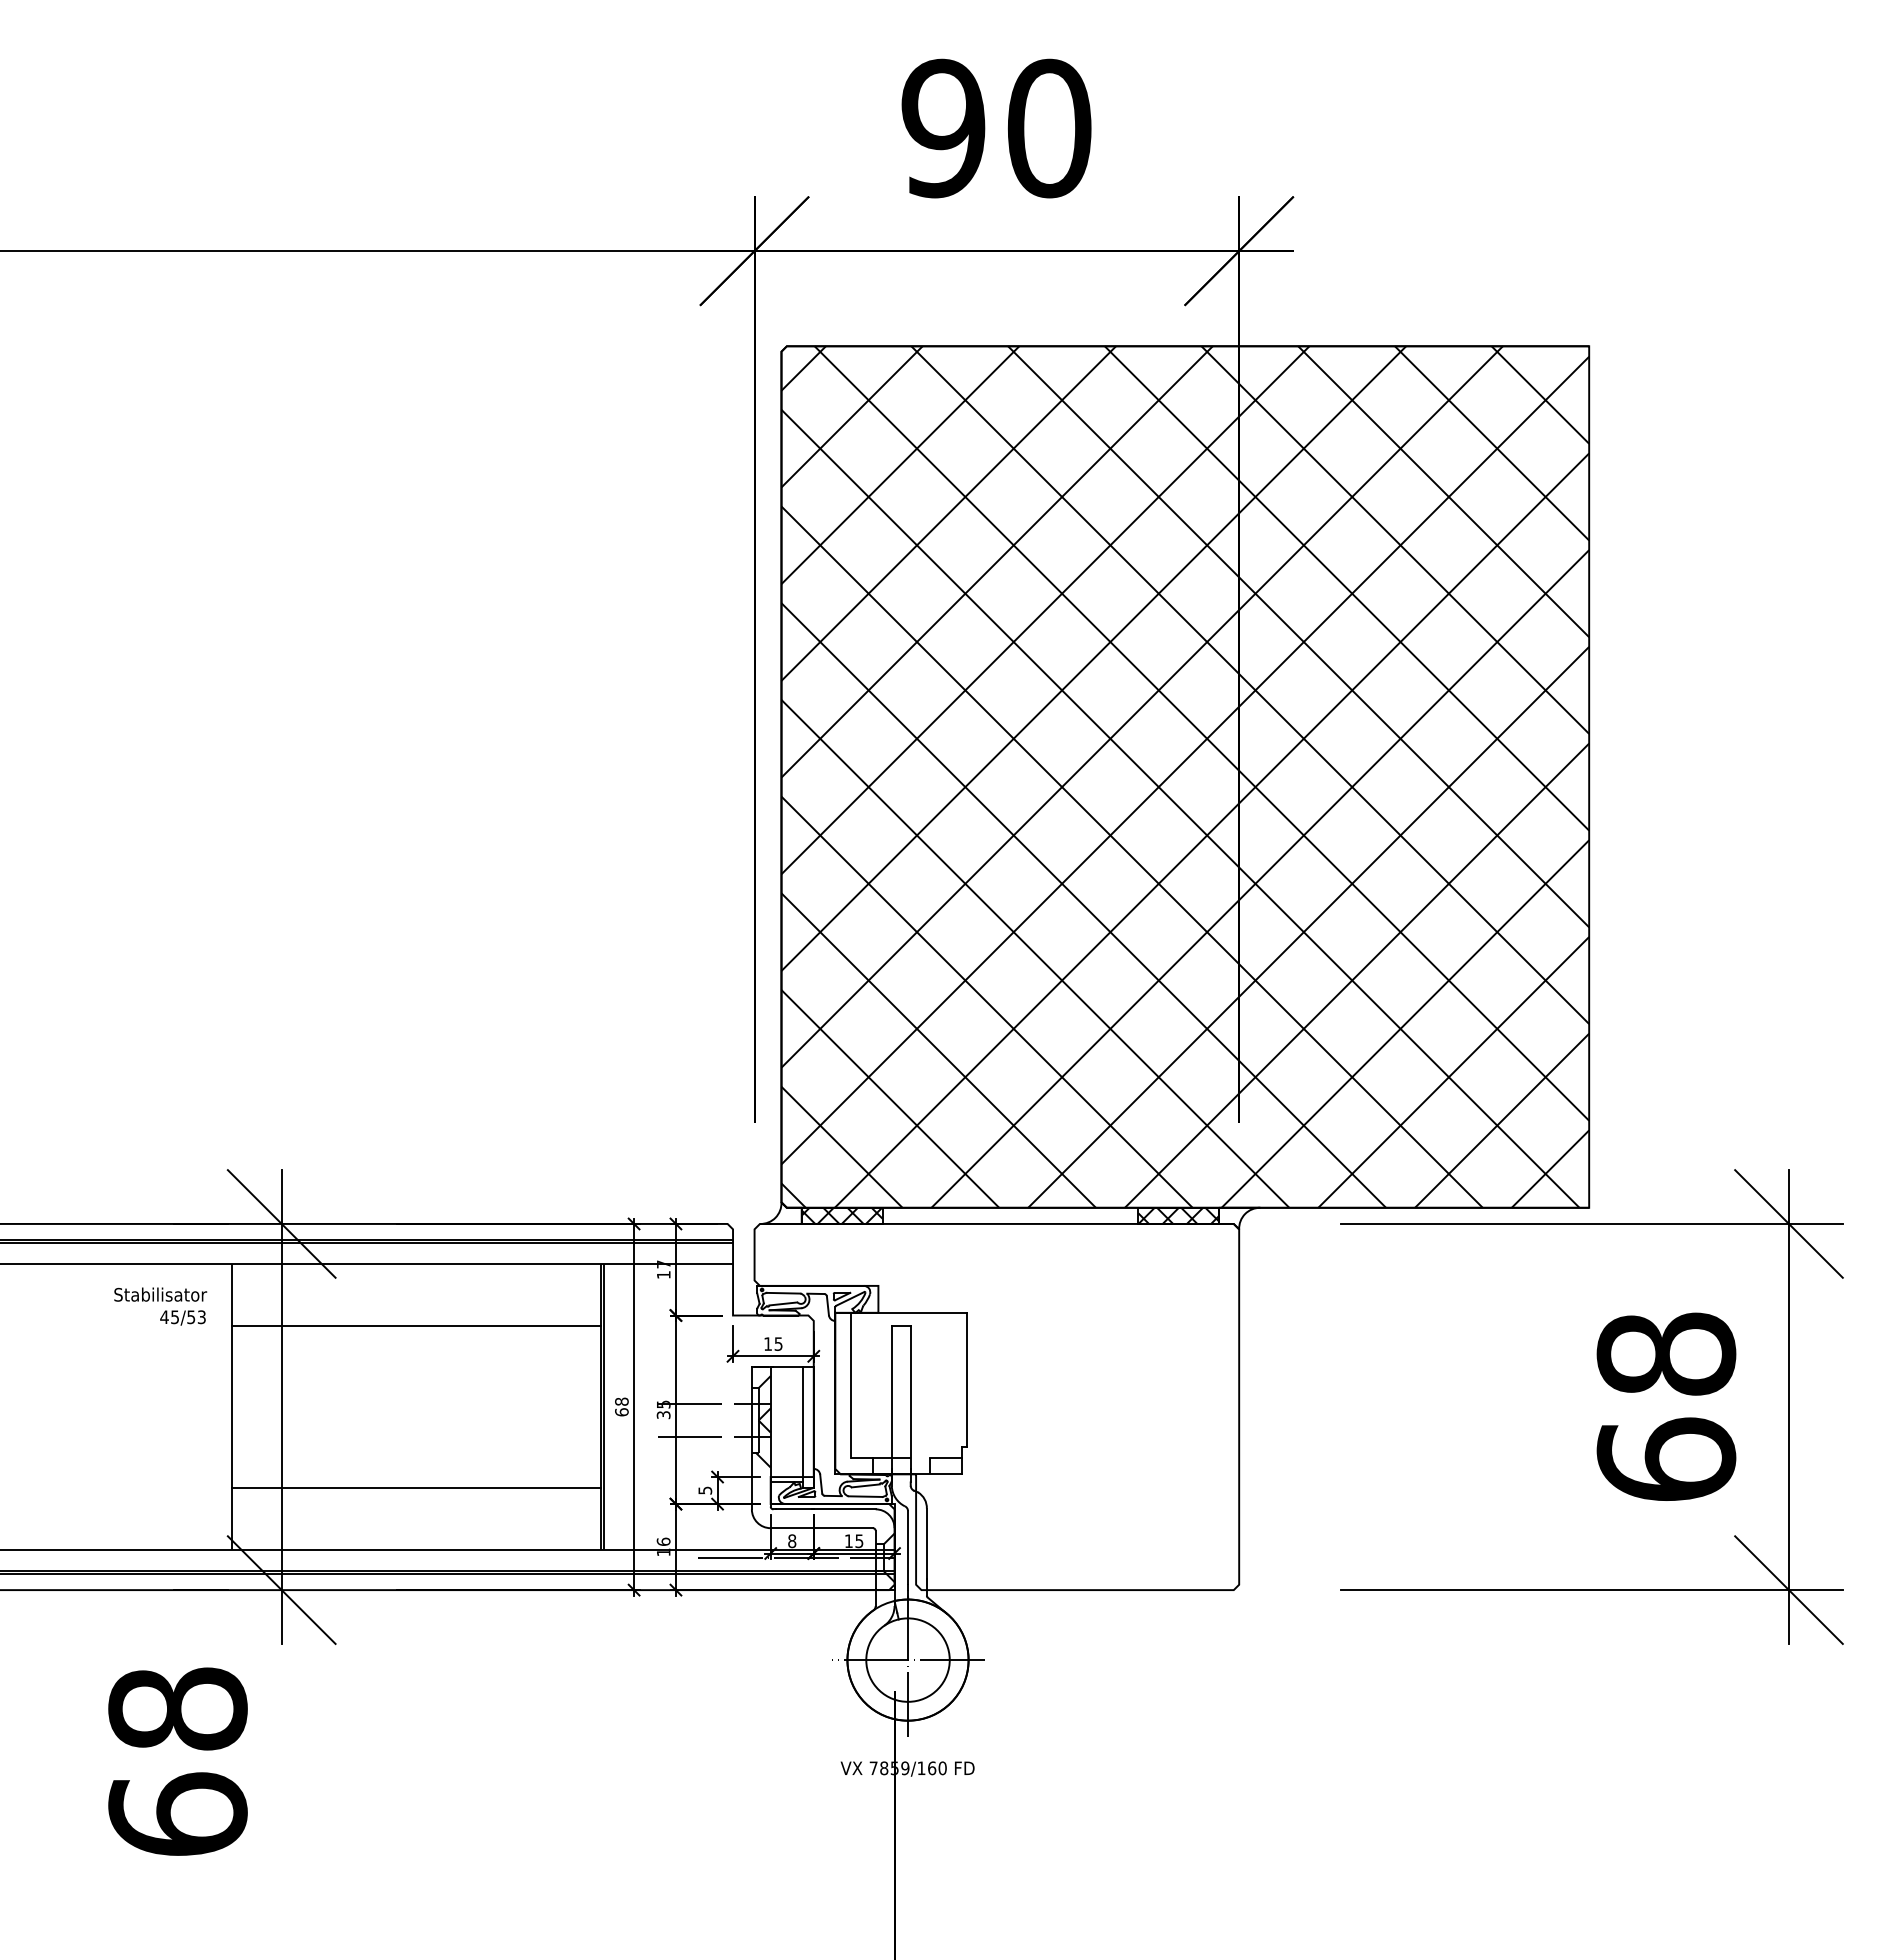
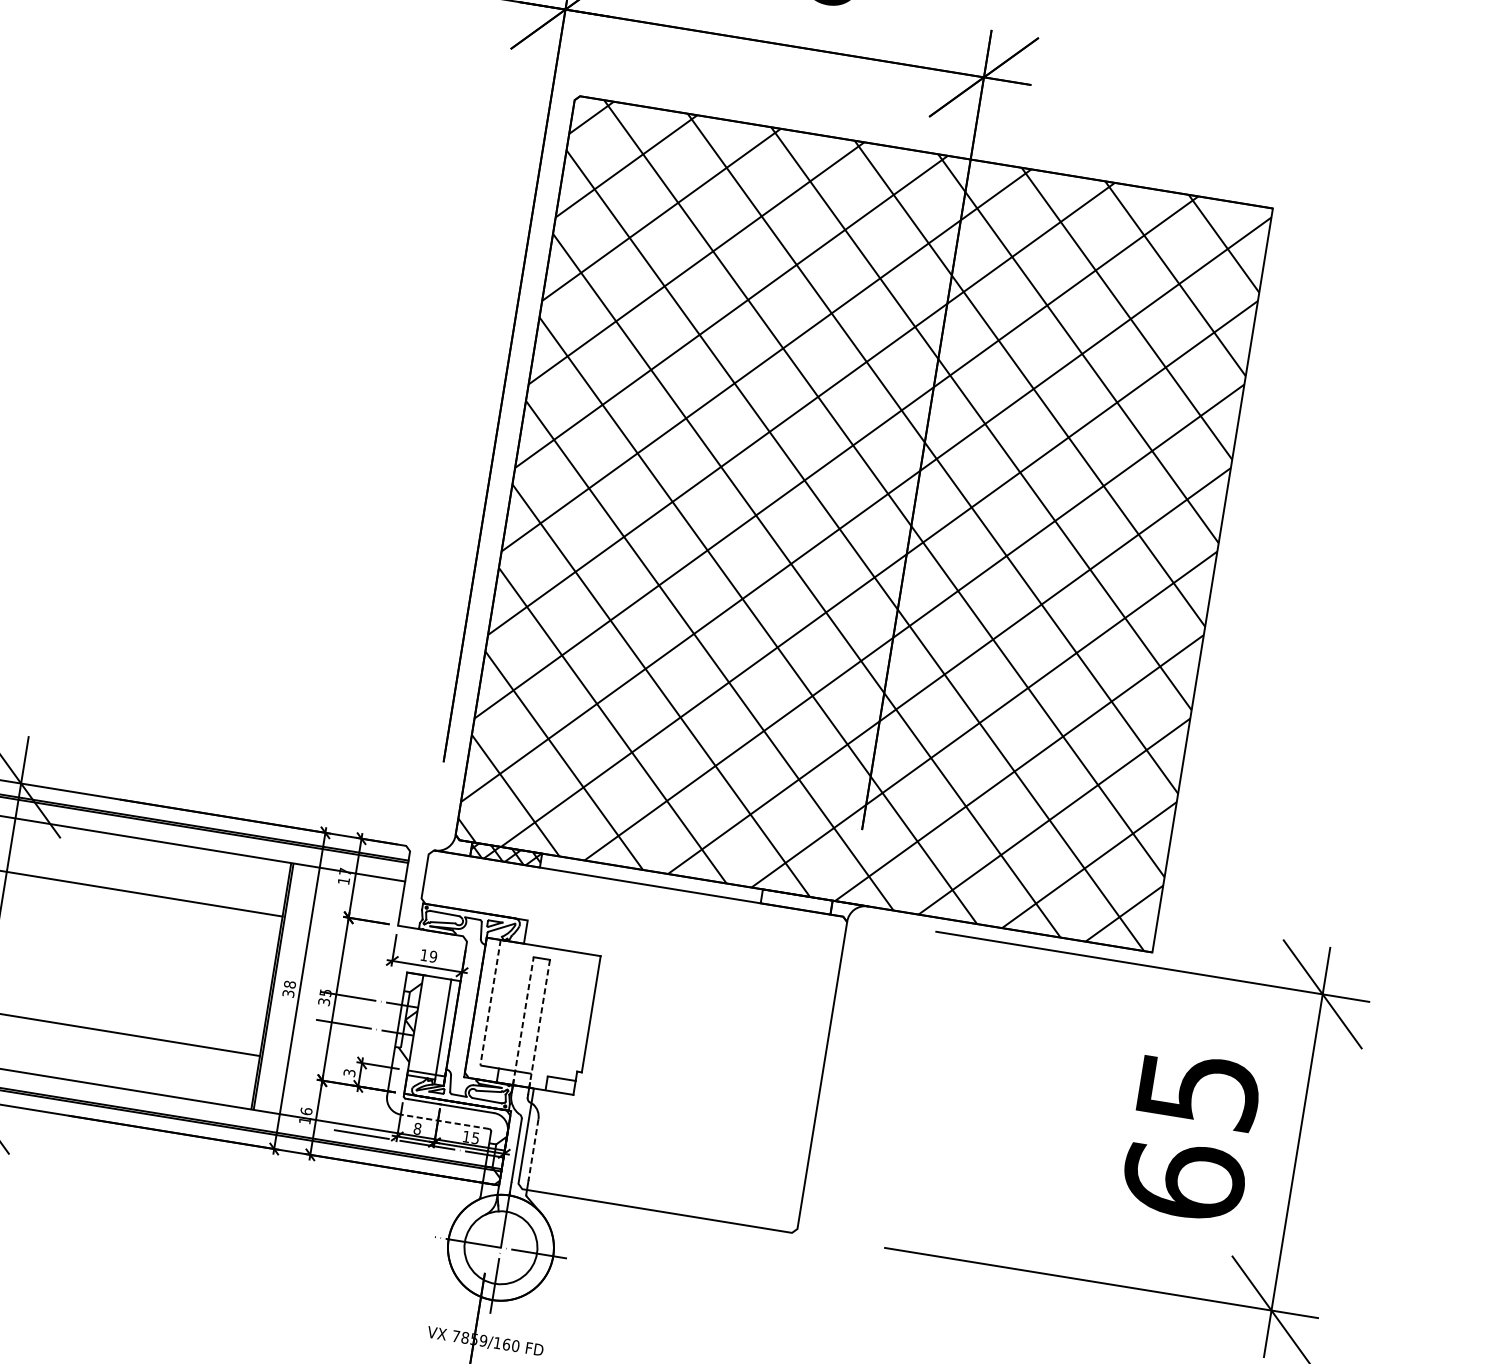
hatch: (1178, 1215) -> (796, 901), removed
text: (778, 1343) -> (433, 956), 15 -> 19
text: (1666, 1353) -> (1198, 1089), 68 -> 65
line: (851, 1385) -> (490, 1002), solid -> dashed
line: (891, 1399) -> (523, 1020), solid -> dashed
line: (910, 1400) -> (539, 1023), solid -> dashed
text: (621, 1412) -> (288, 993), 68 -> 38
text: (704, 1490) -> (348, 1072), 5 -> 3
line: (821, 1528) -> (444, 1122), solid -> dashed
line: (926, 1544) -> (533, 1150), solid -> dashed

